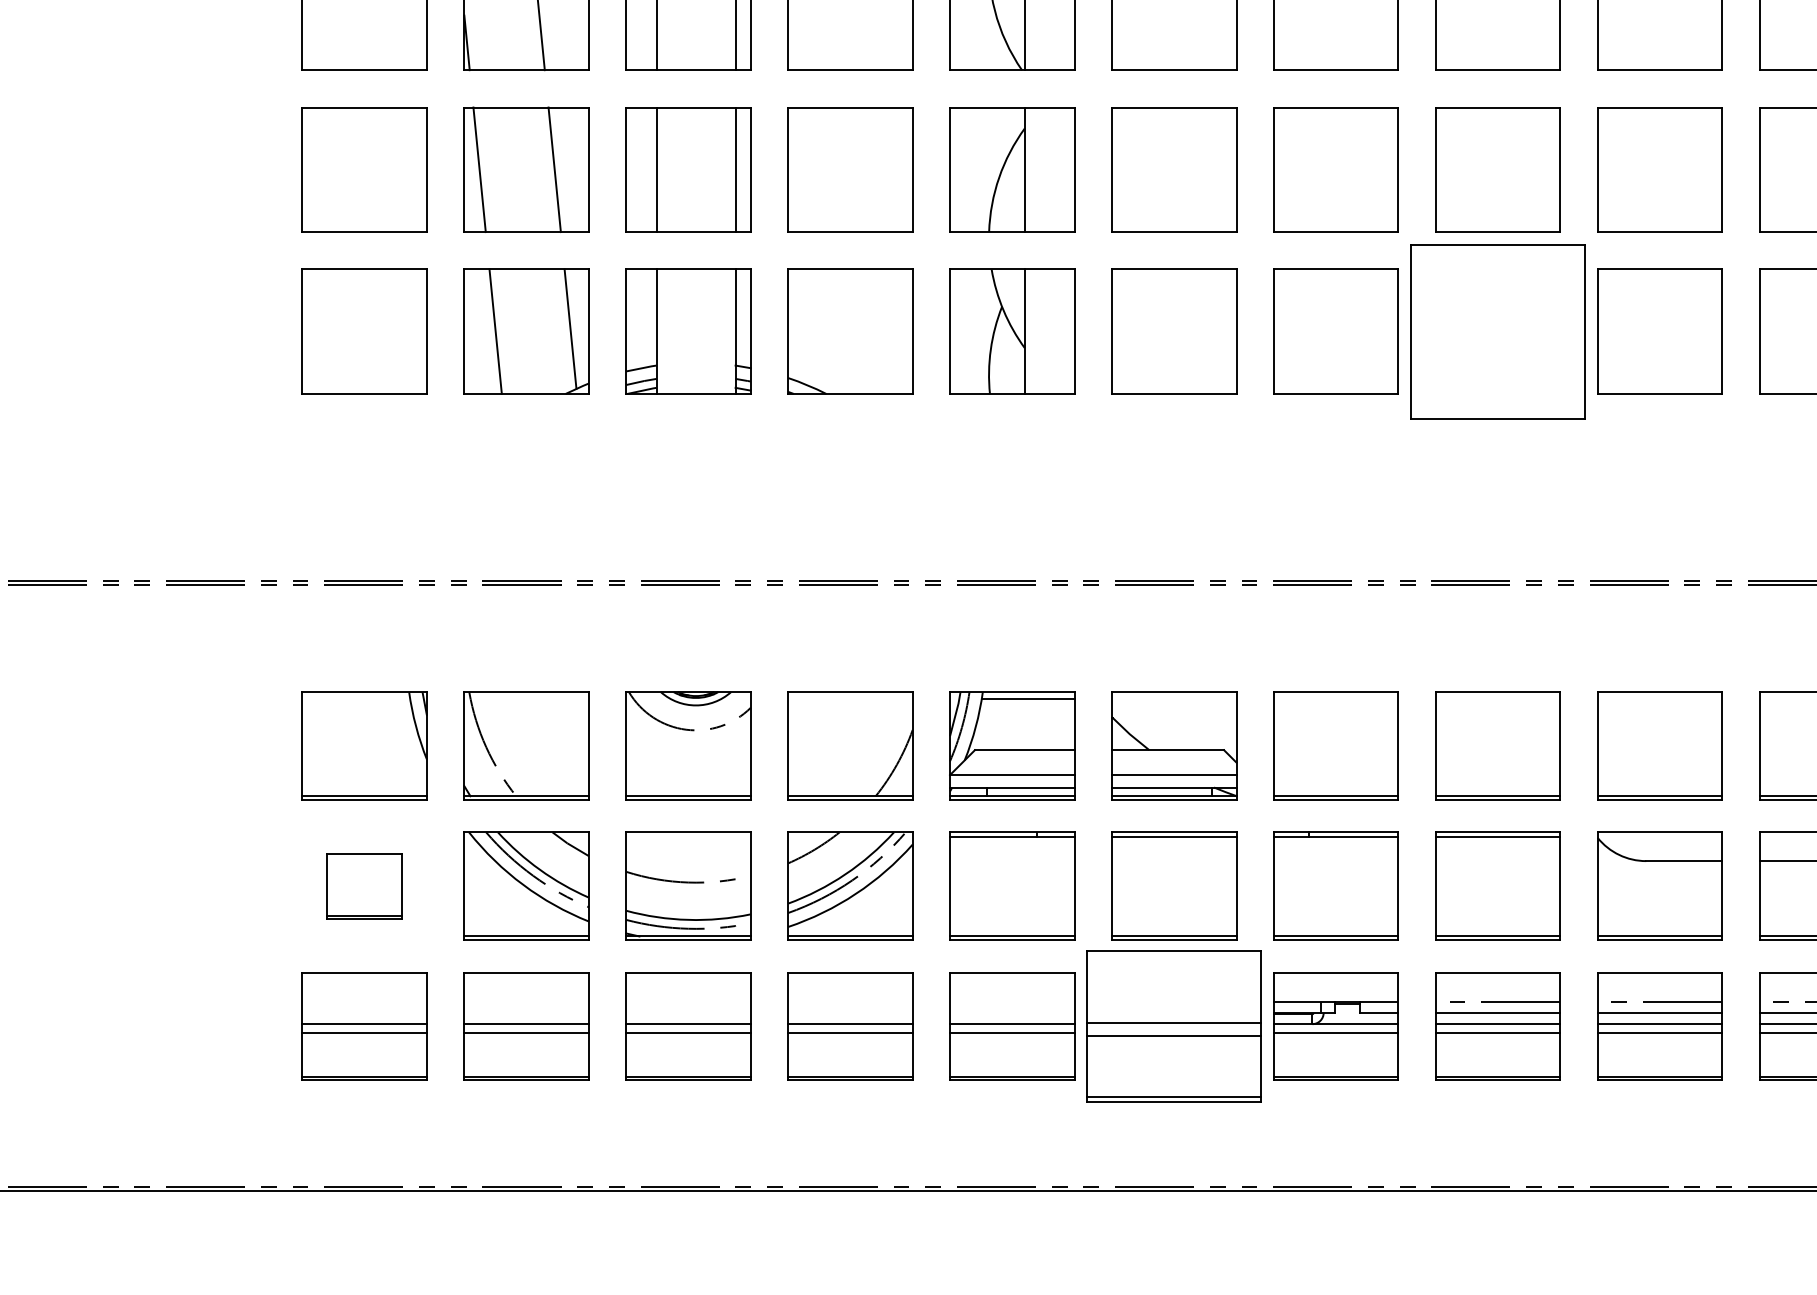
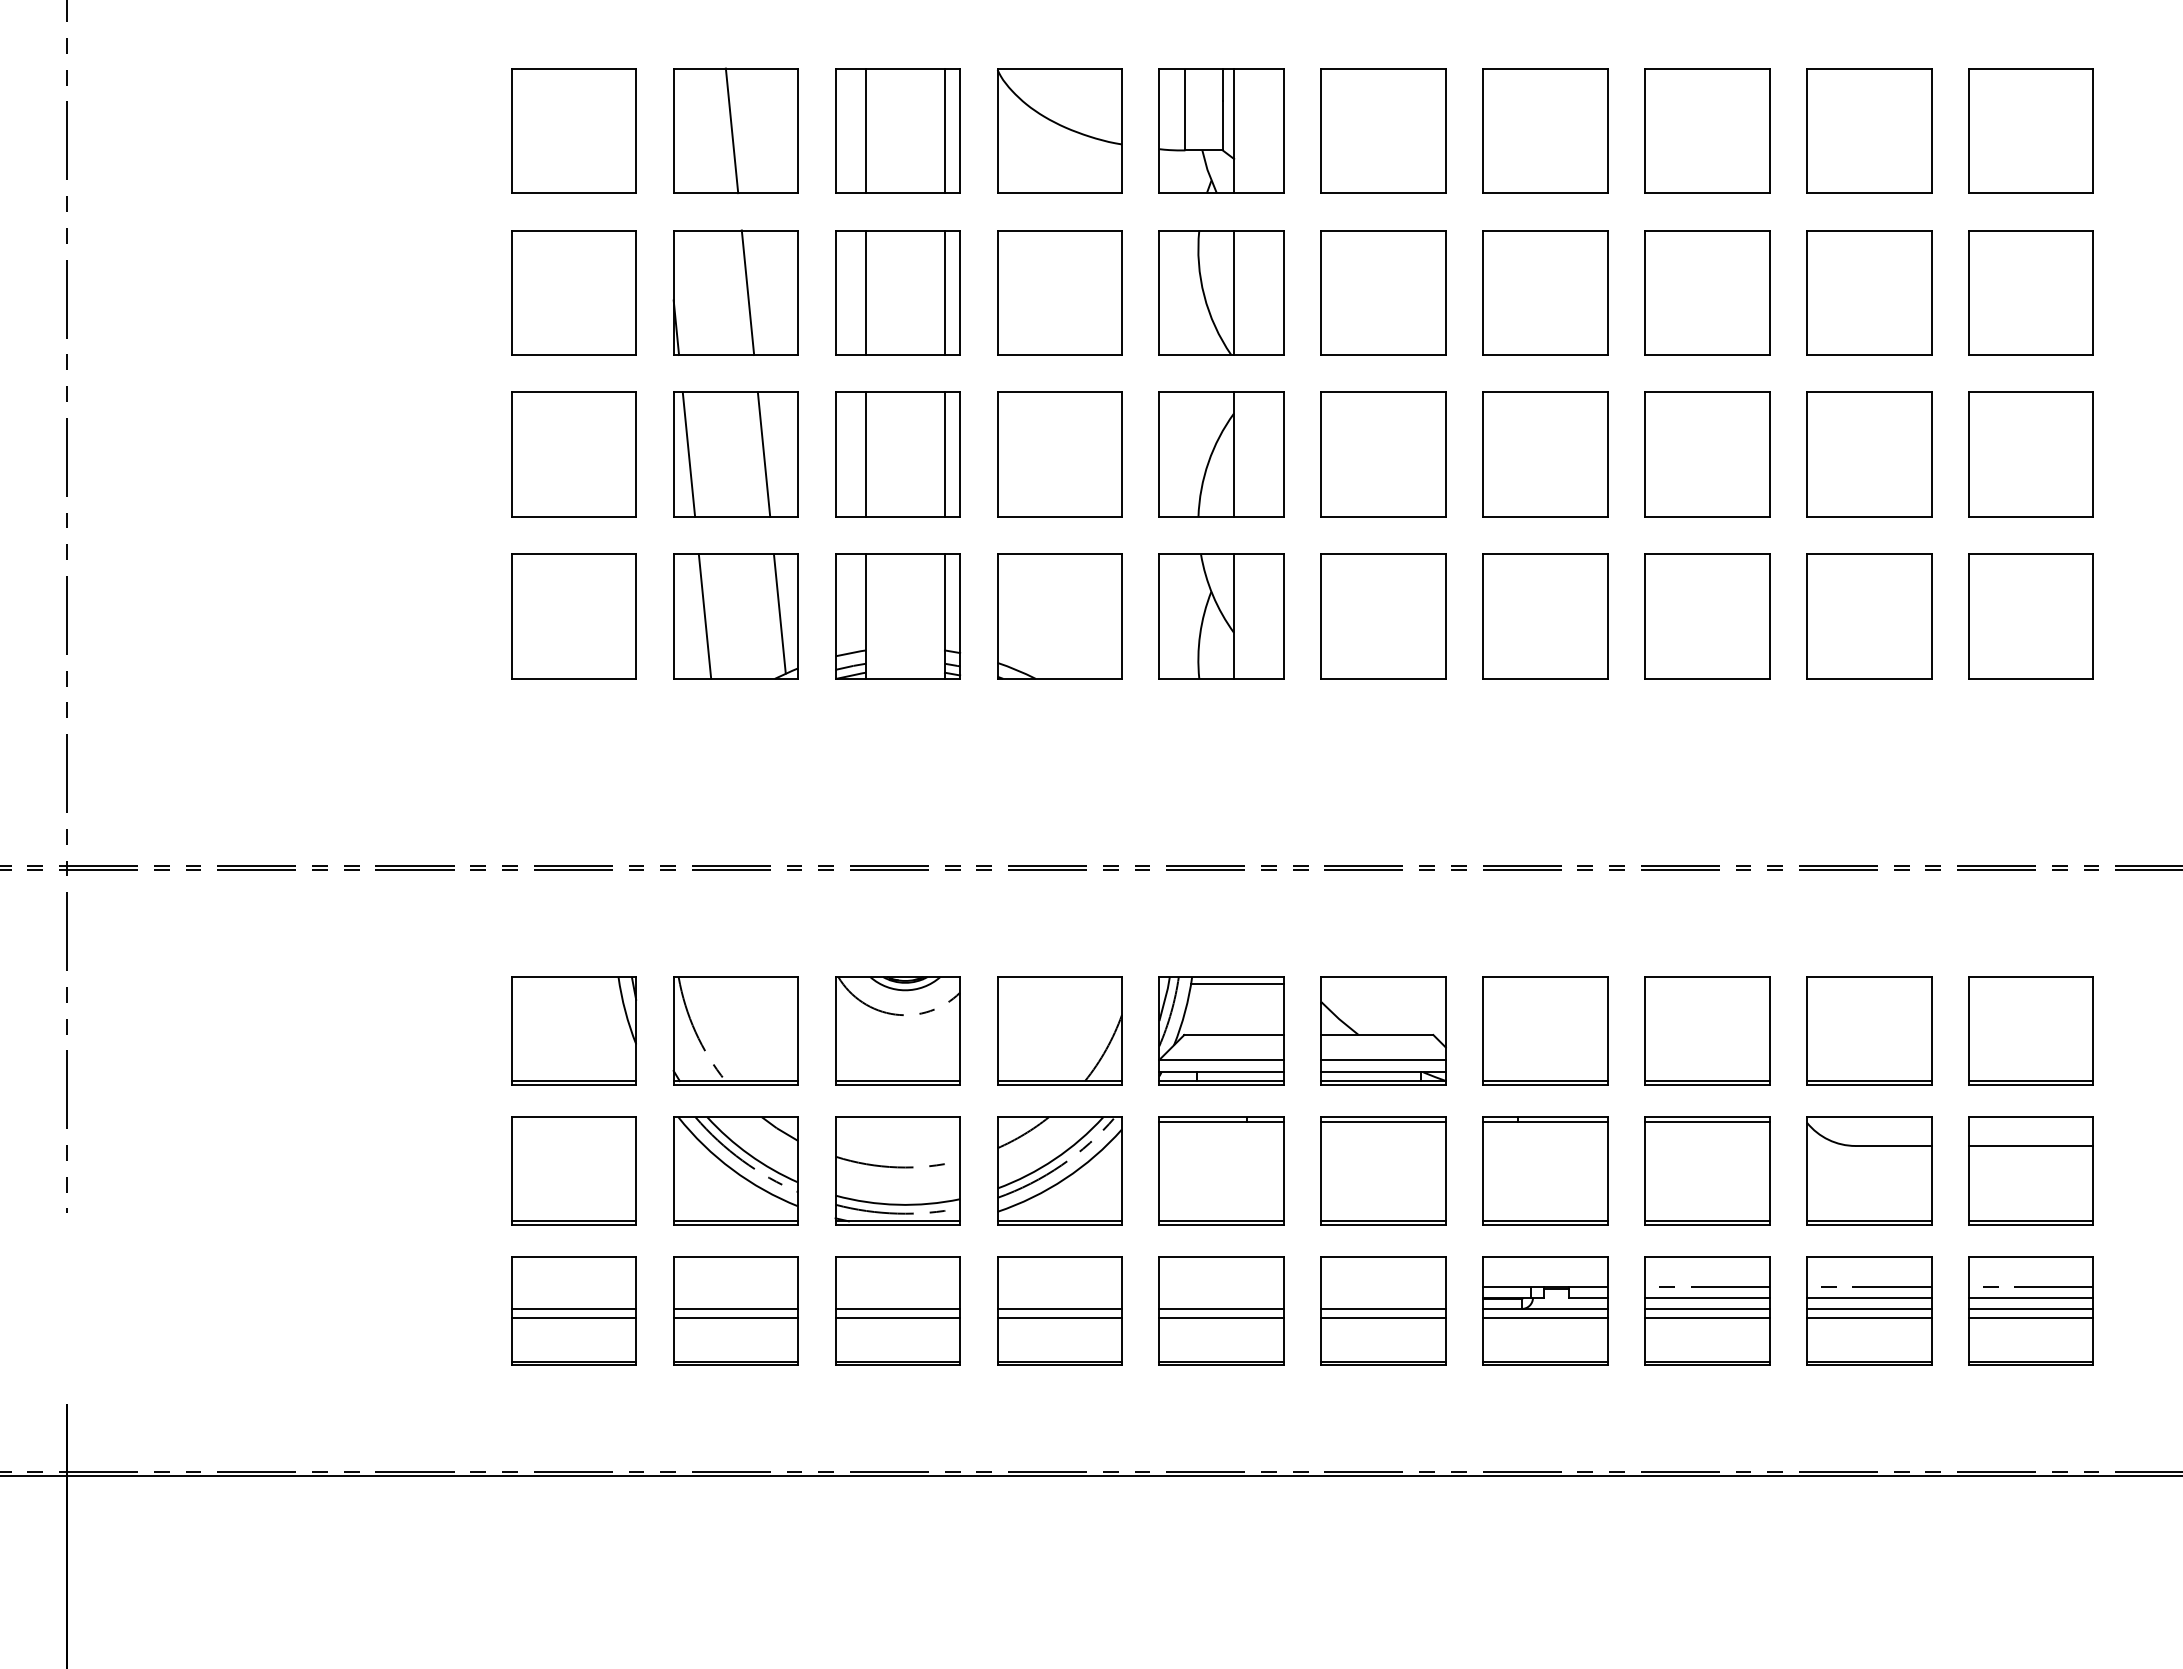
part: (1498, 331) -> (1707, 616), size x0.71
part: (364, 885) -> (573, 1170), size x1.67
part: (1174, 1025) -> (1383, 1310), size x0.71

